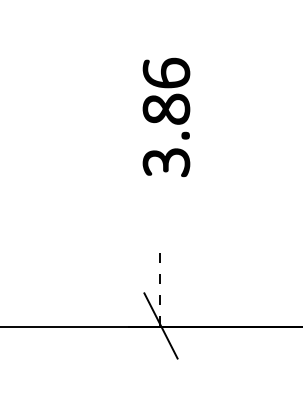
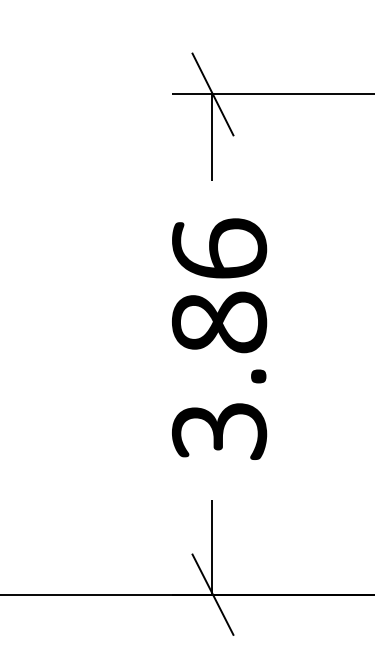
part: (166, 116) -> (219, 338), size x1.67
line: (160, 287) -> (212, 547), dashed -> solid

